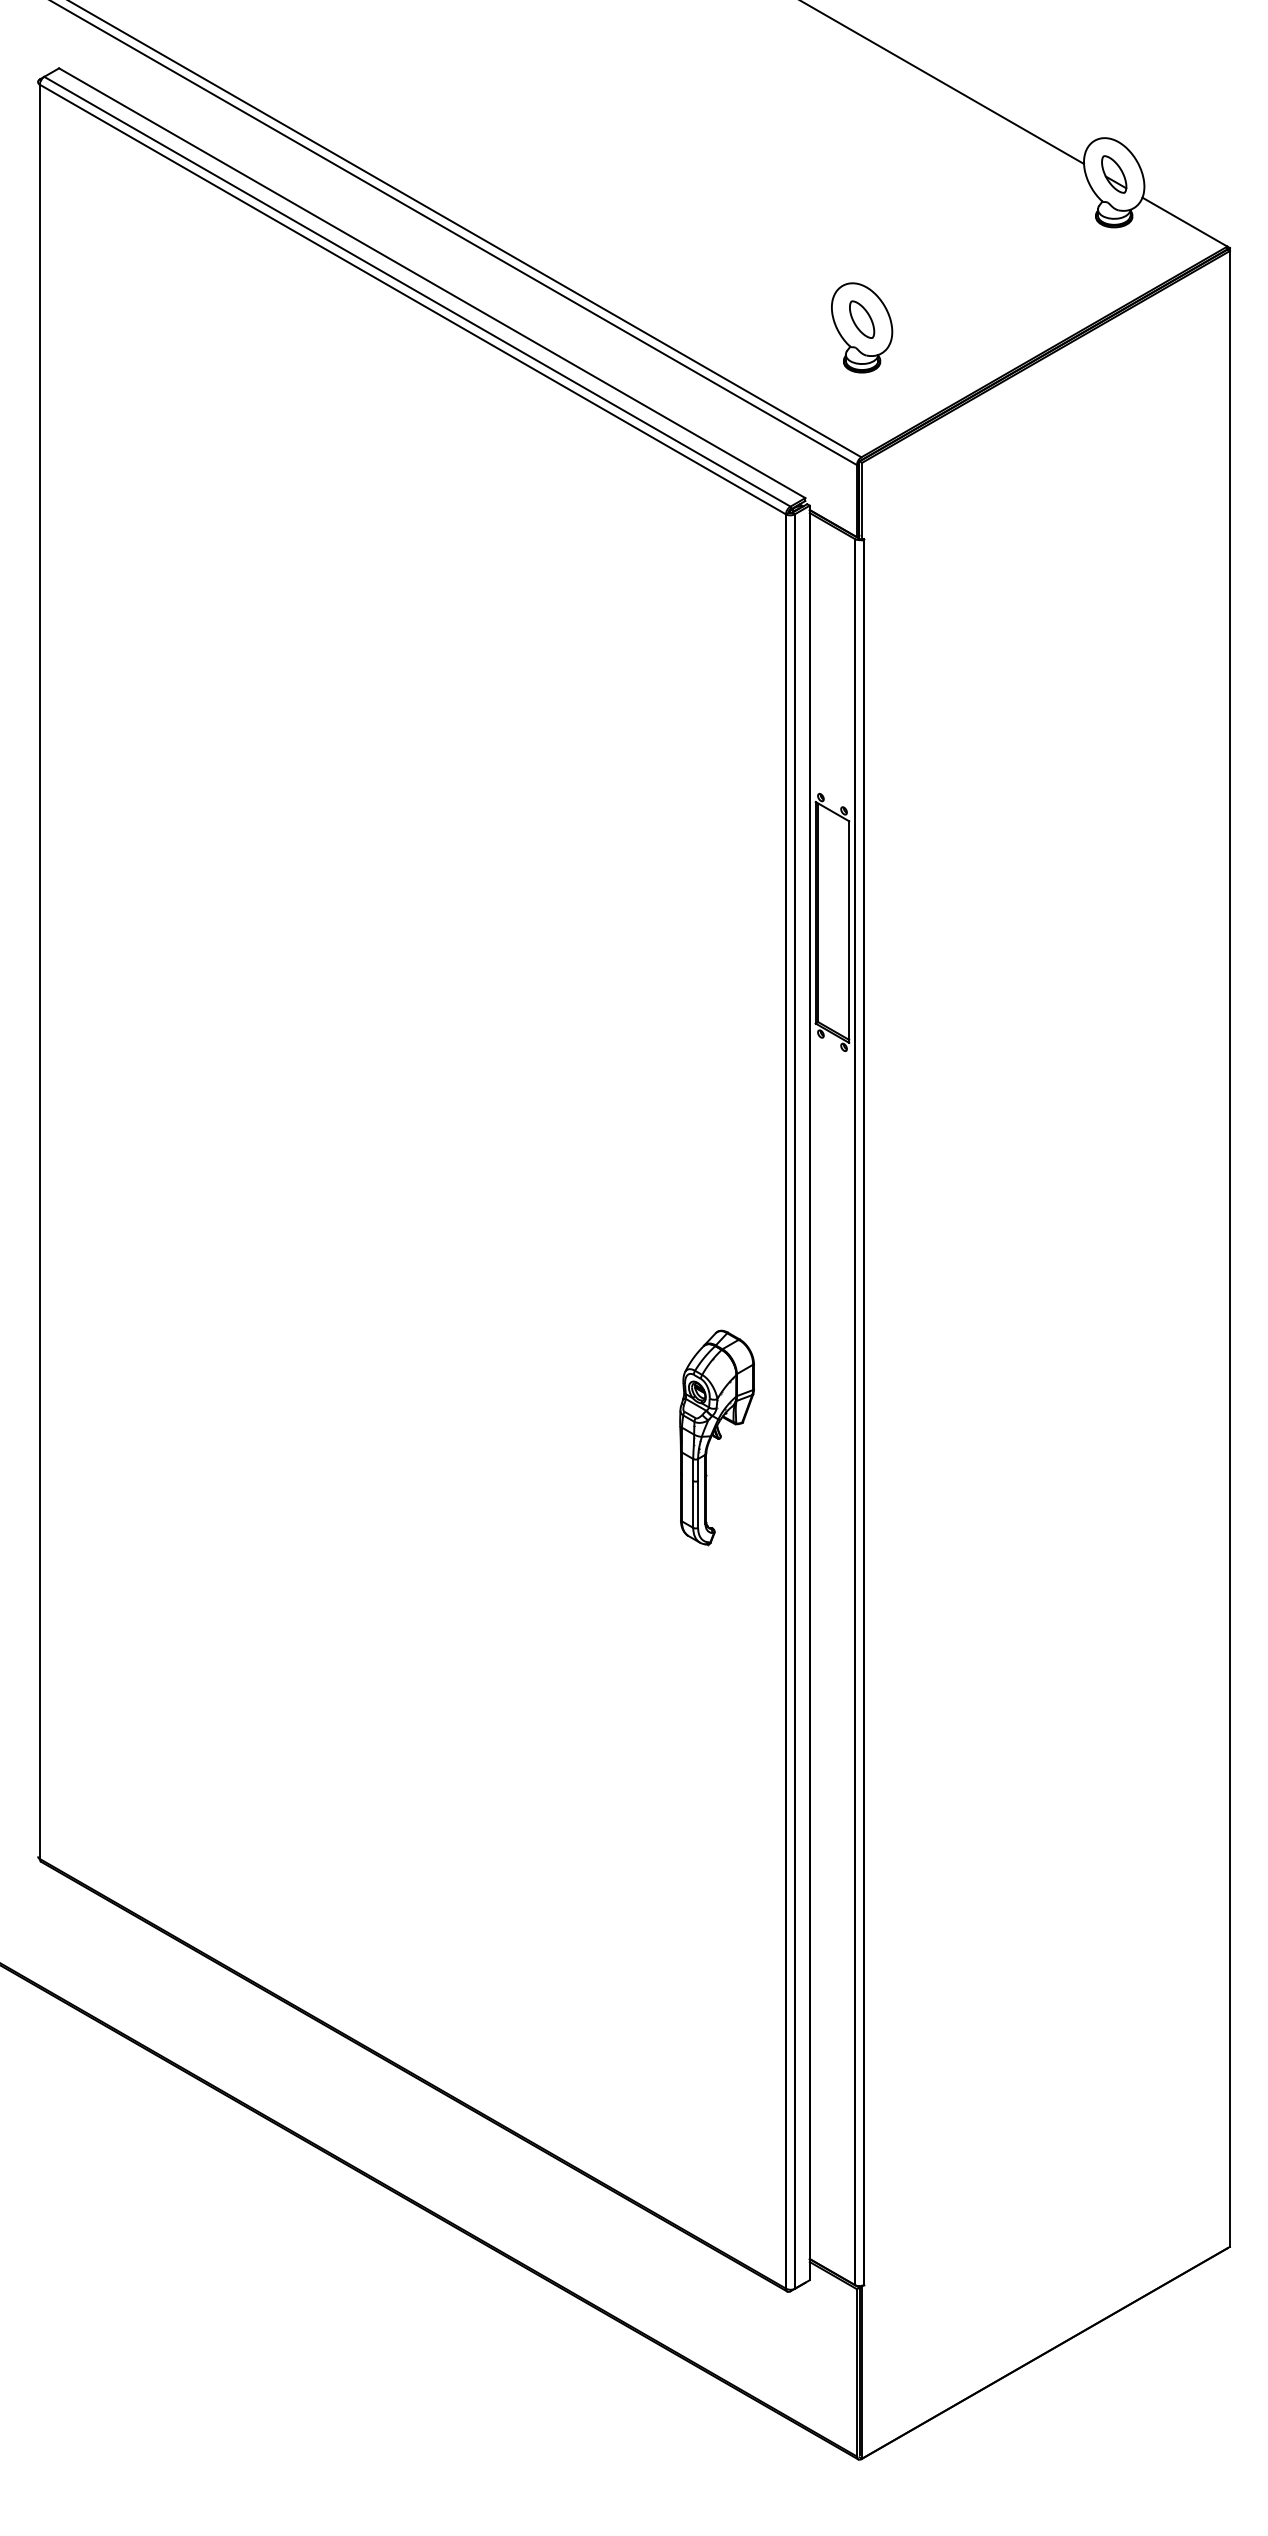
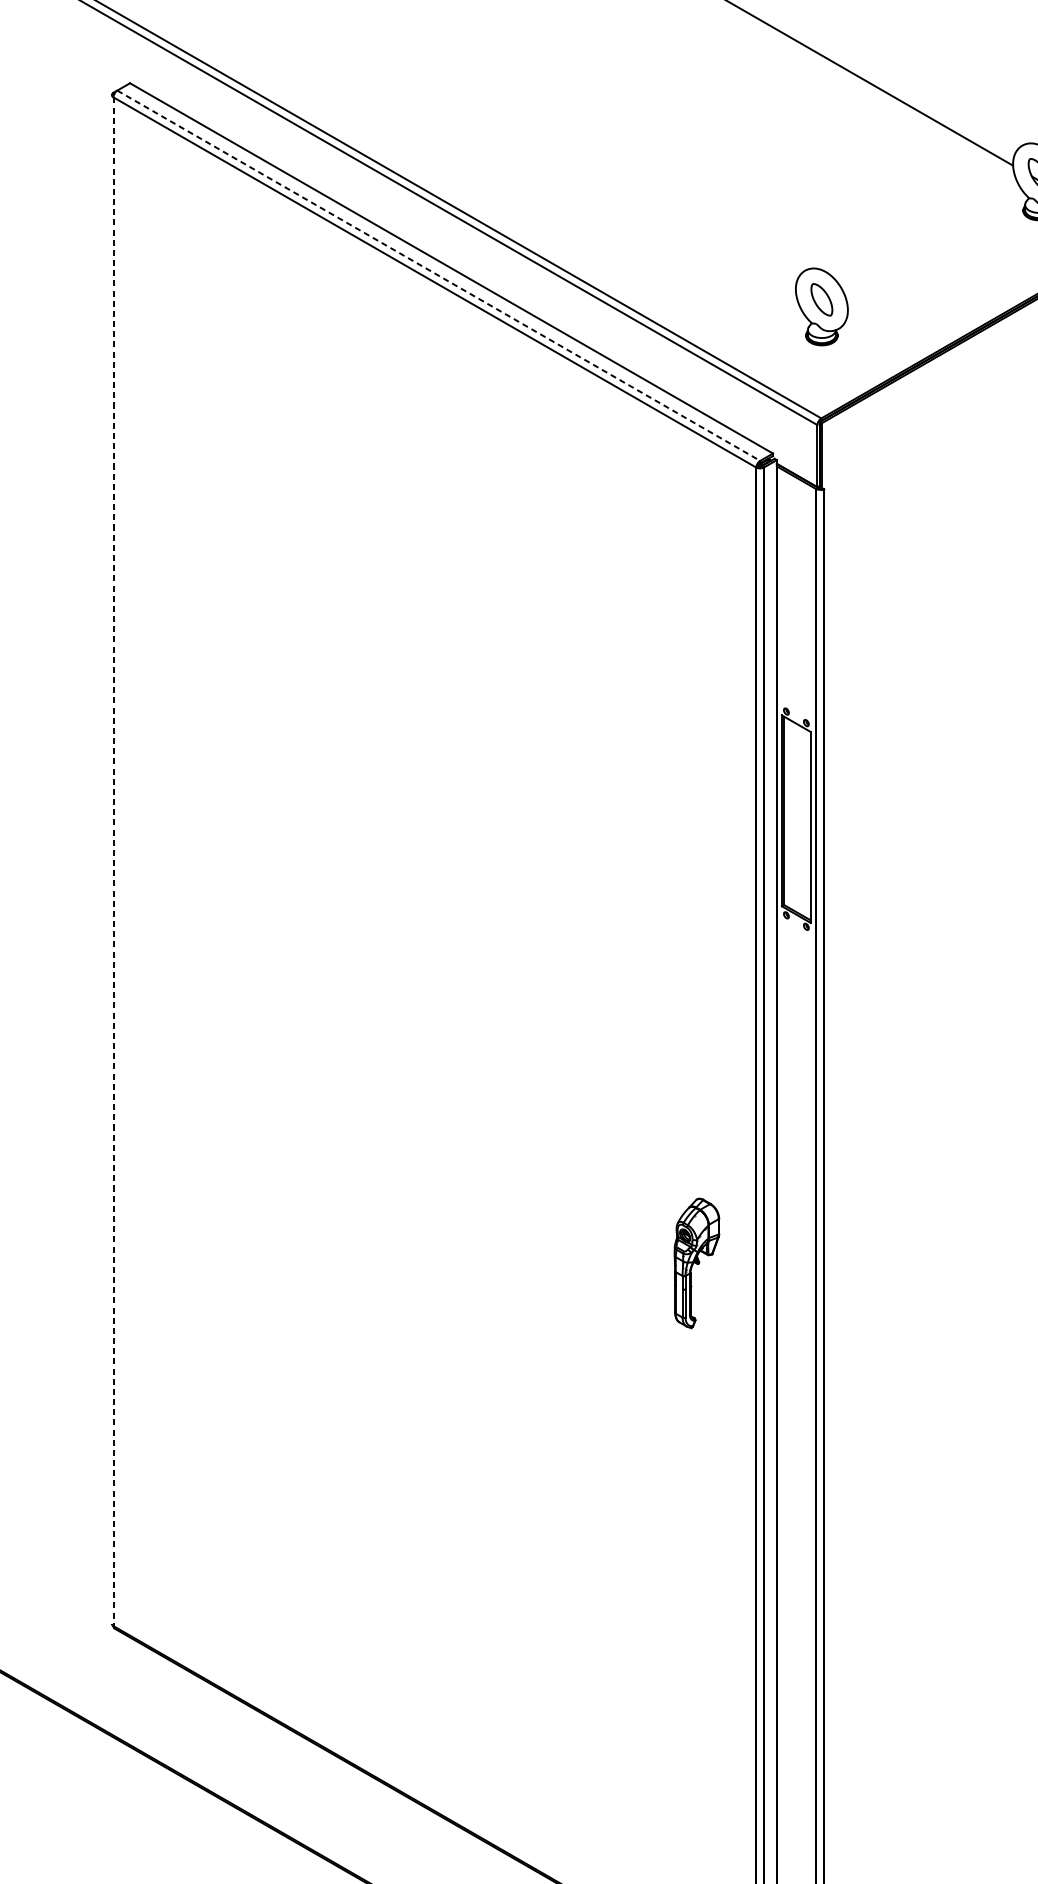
line: (417, 291) -> (438, 275), solid -> dashed
line: (39, 972) -> (113, 862), solid -> dashed
part: (716, 1437) -> (696, 1262), size x0.7

